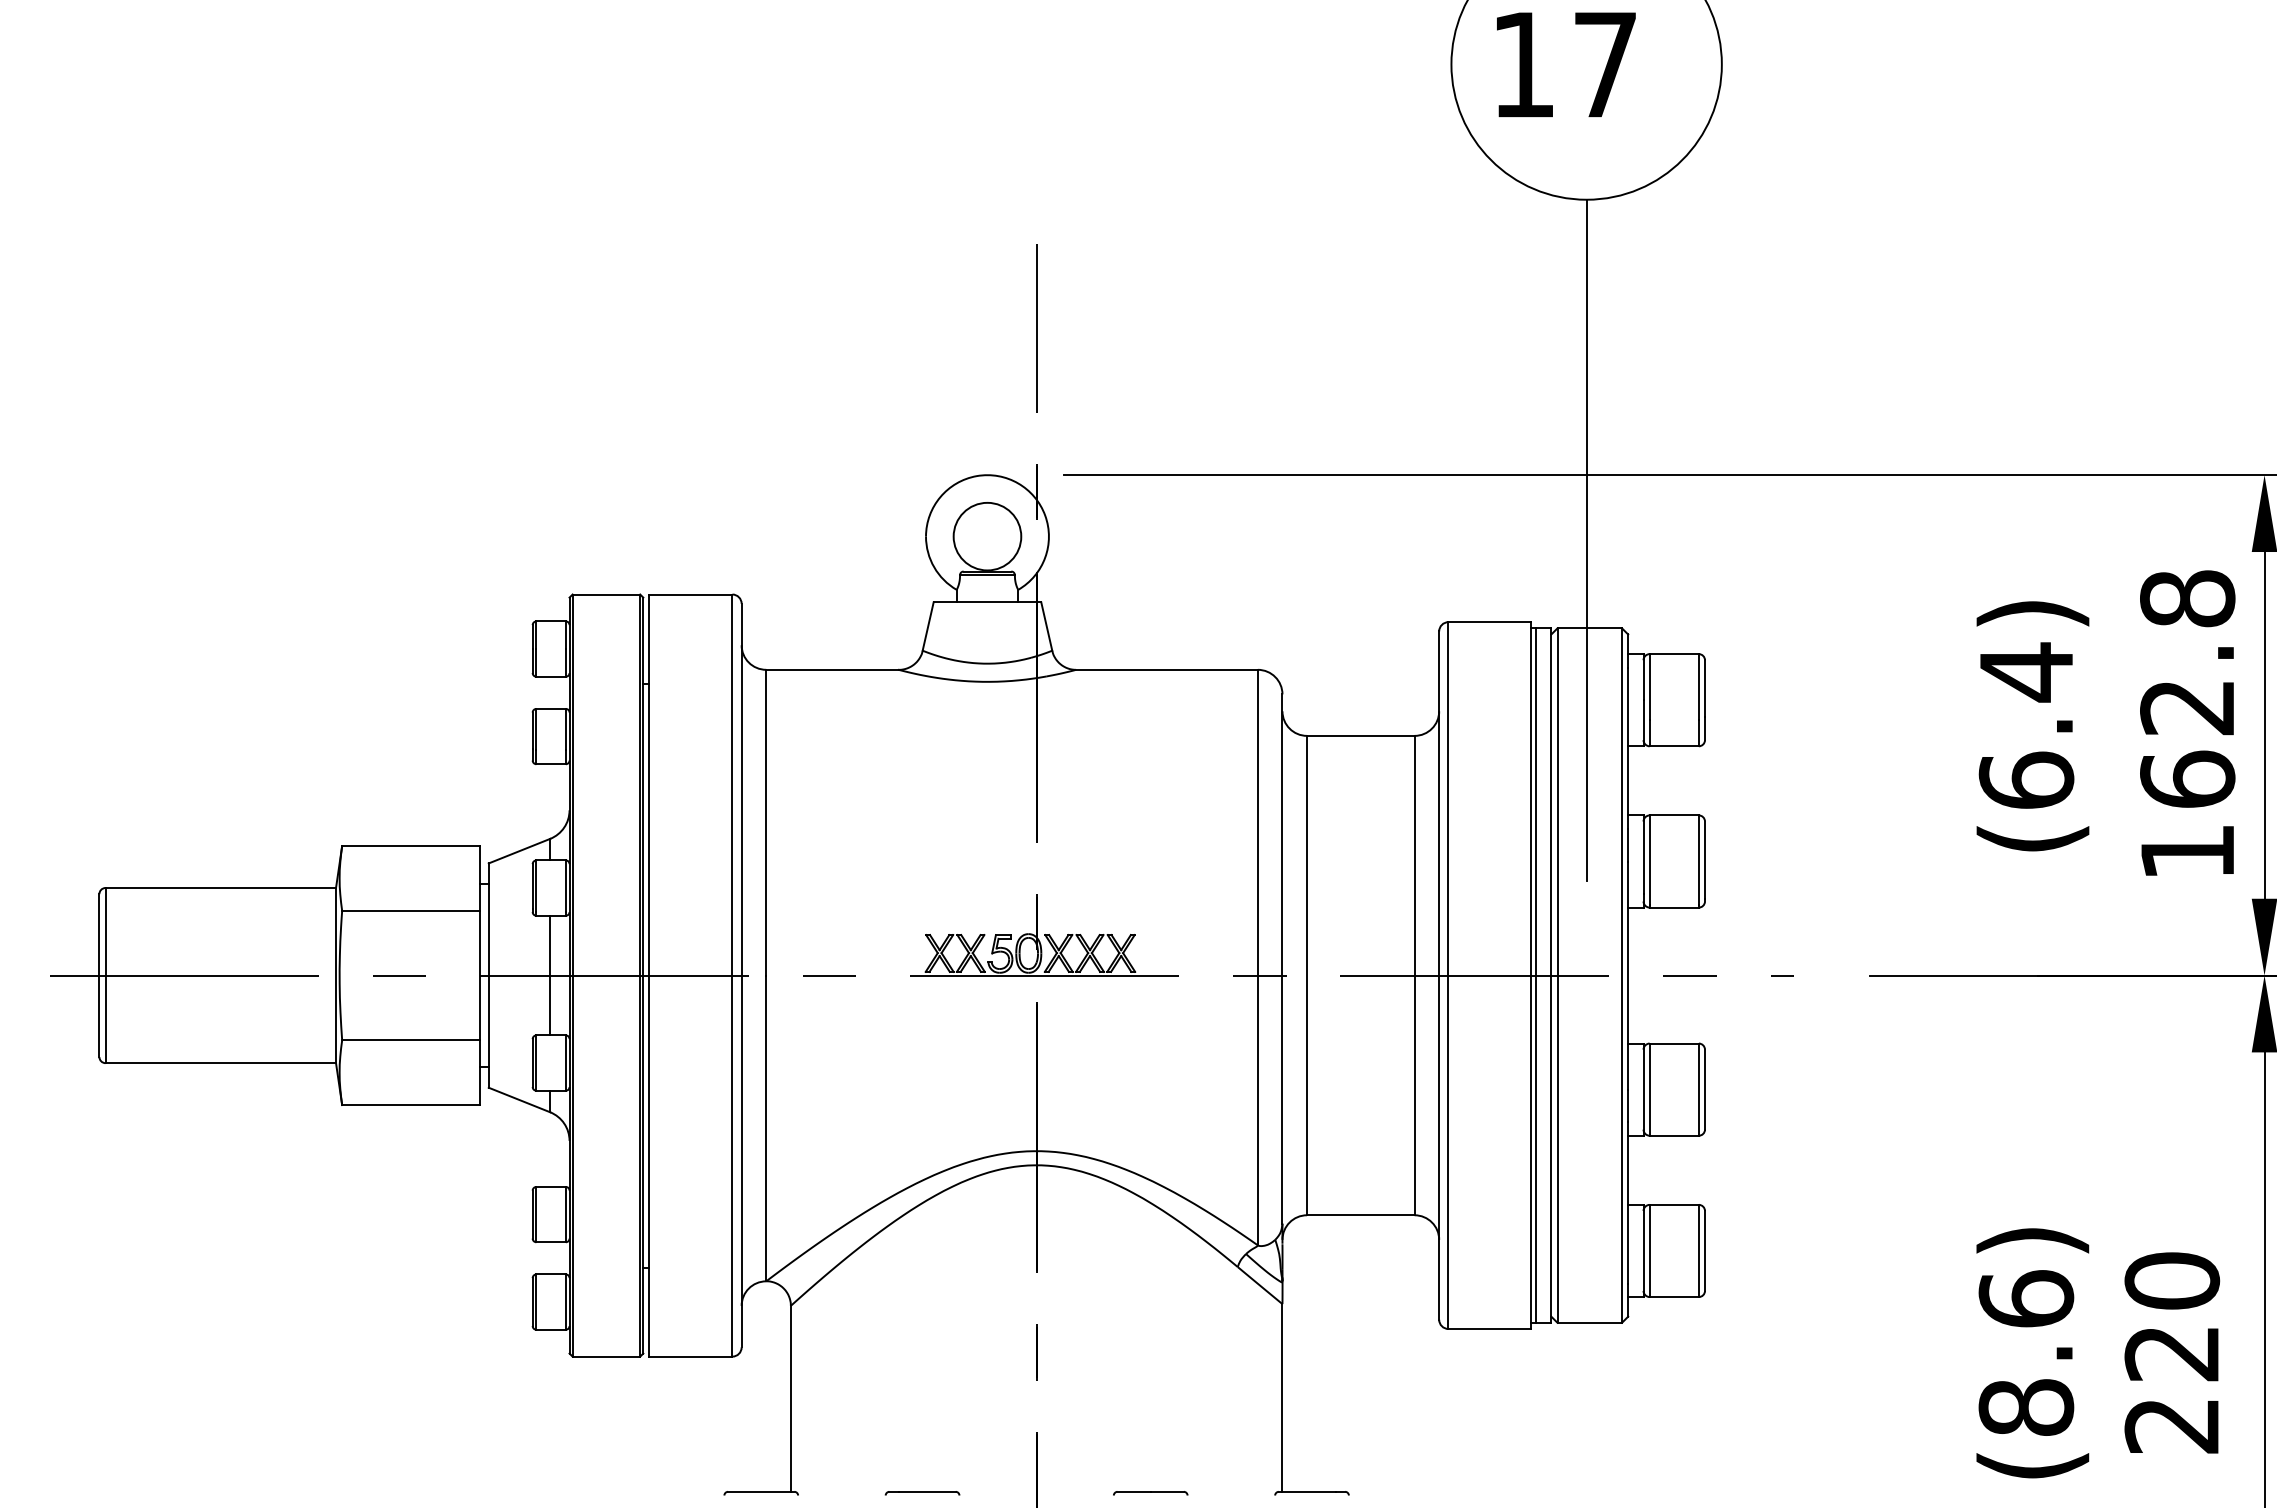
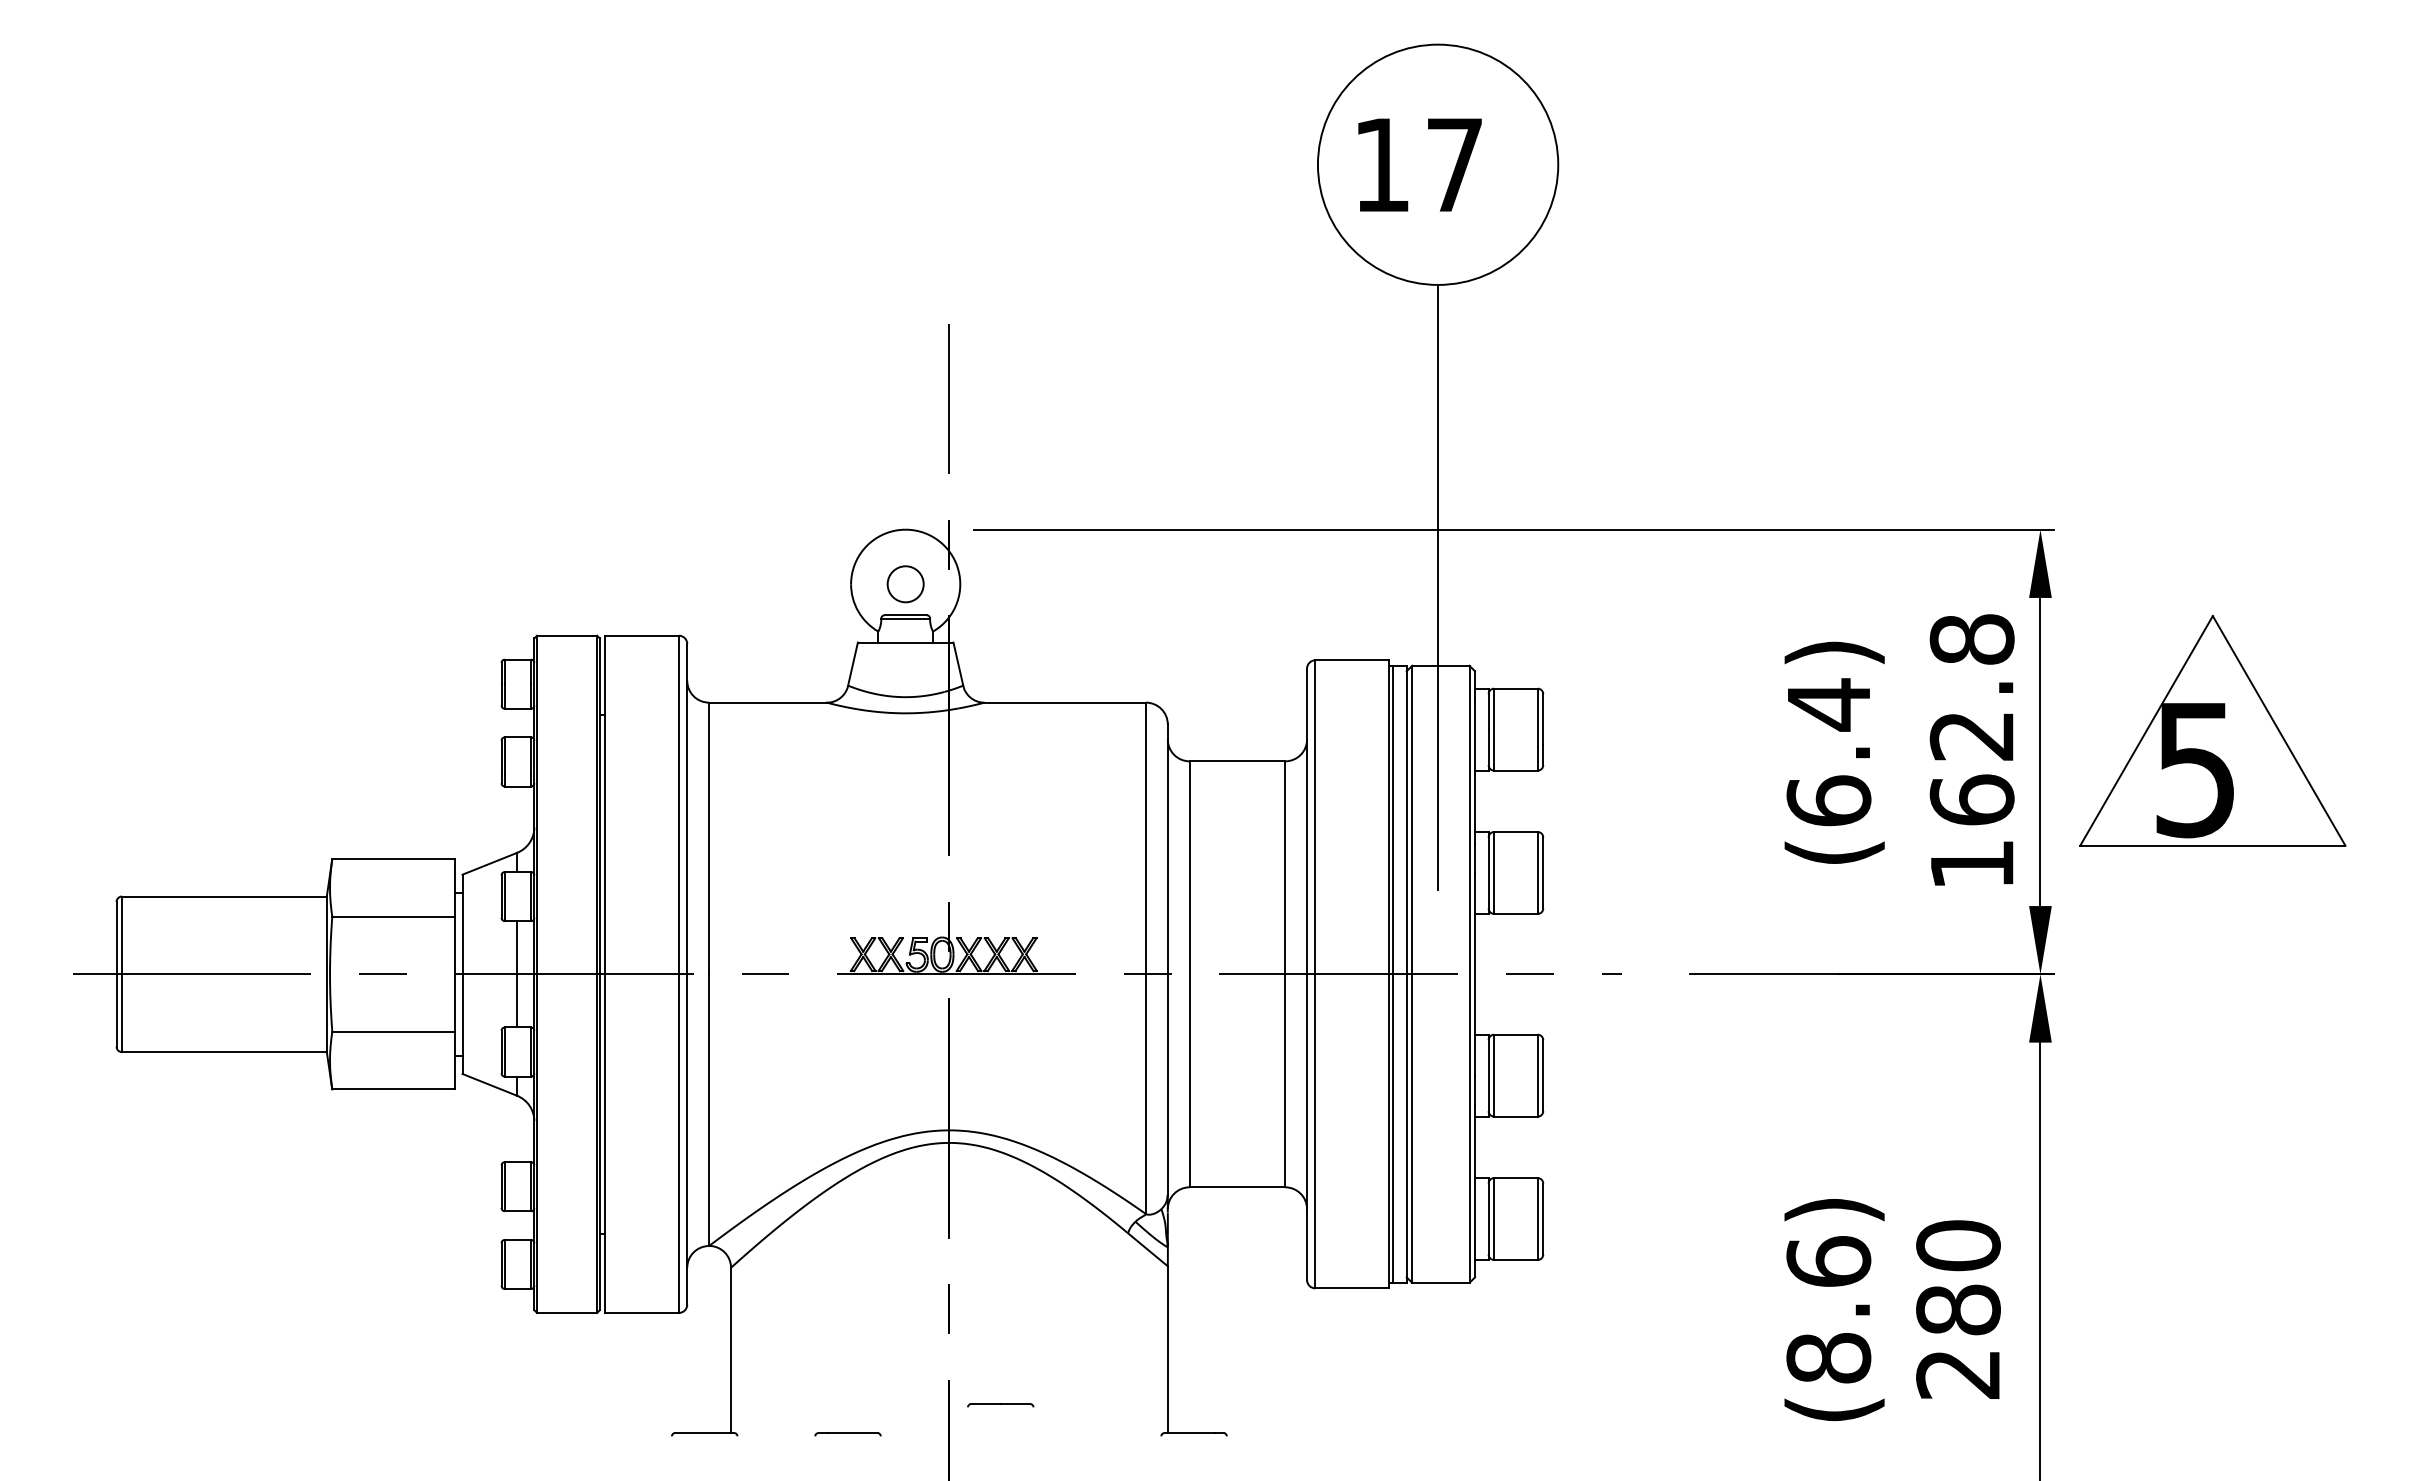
circle: (987, 536) -> (905, 584), size x0.6
text: (2172, 1352) -> (1958, 1309), 220 -> 280
part: (1150, 1493) -> (1000, 1405), moved

